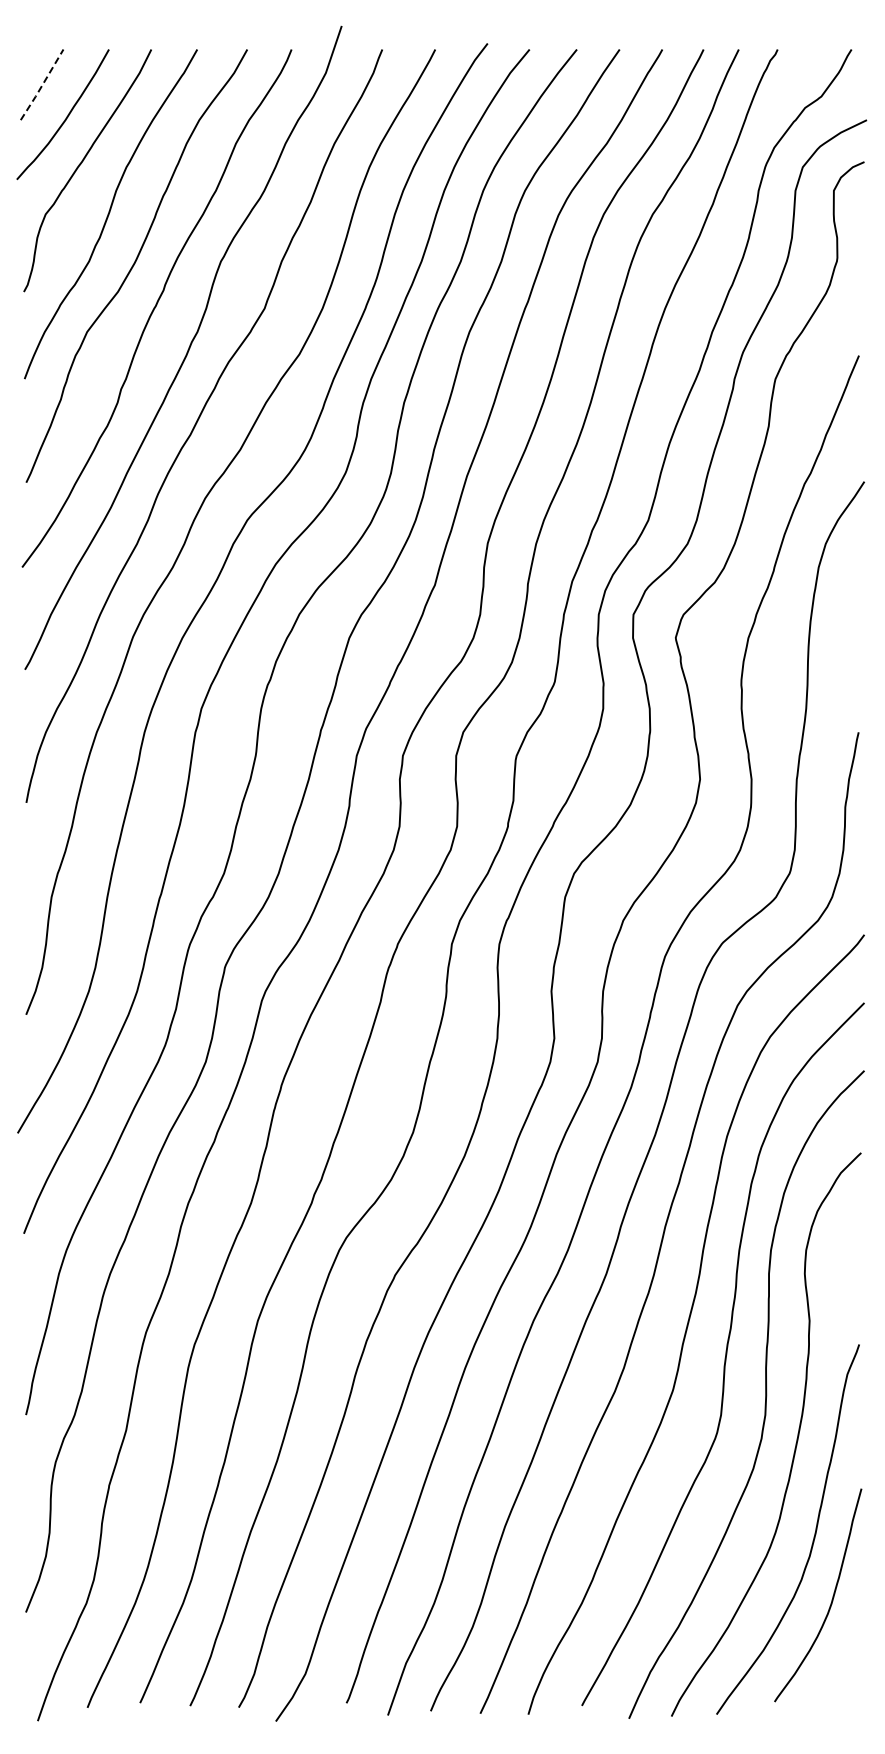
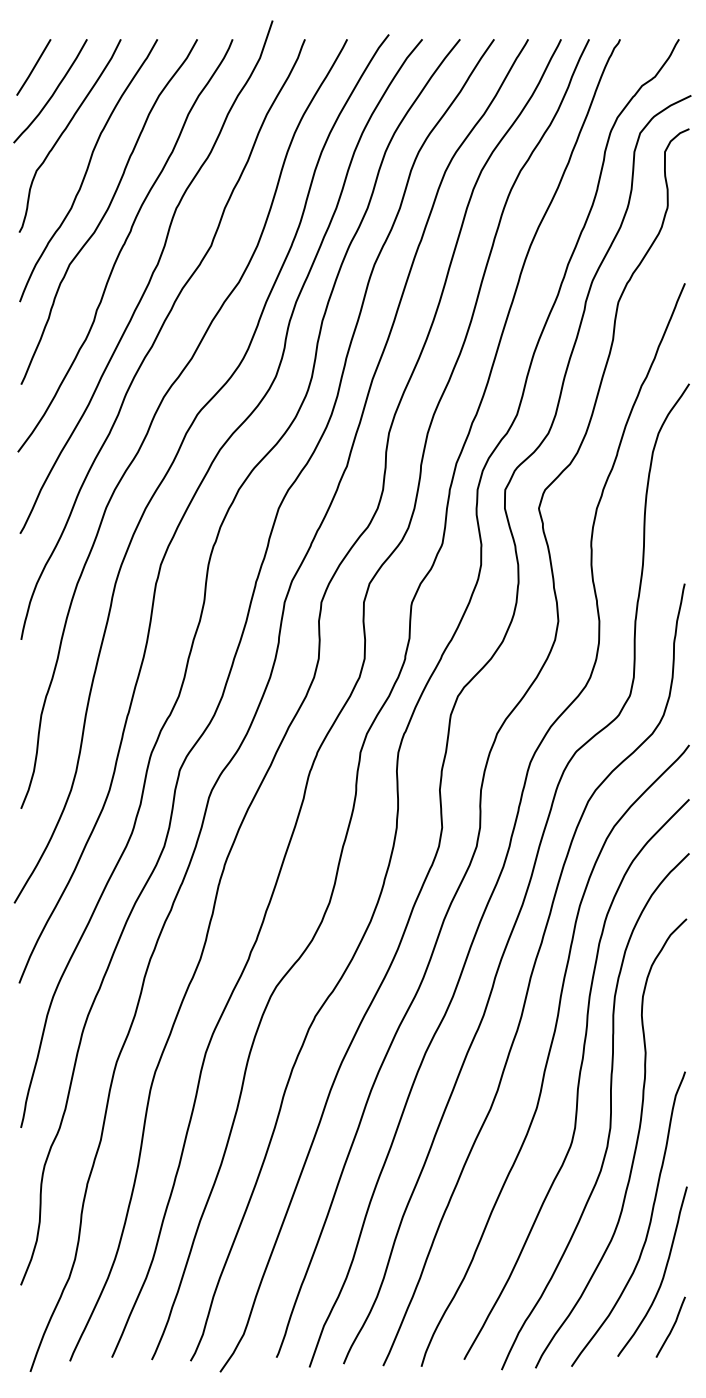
line: (42, 85) -> (34, 68), dashed -> solid
curve: (842, 1665) -> (671, 1327), added

